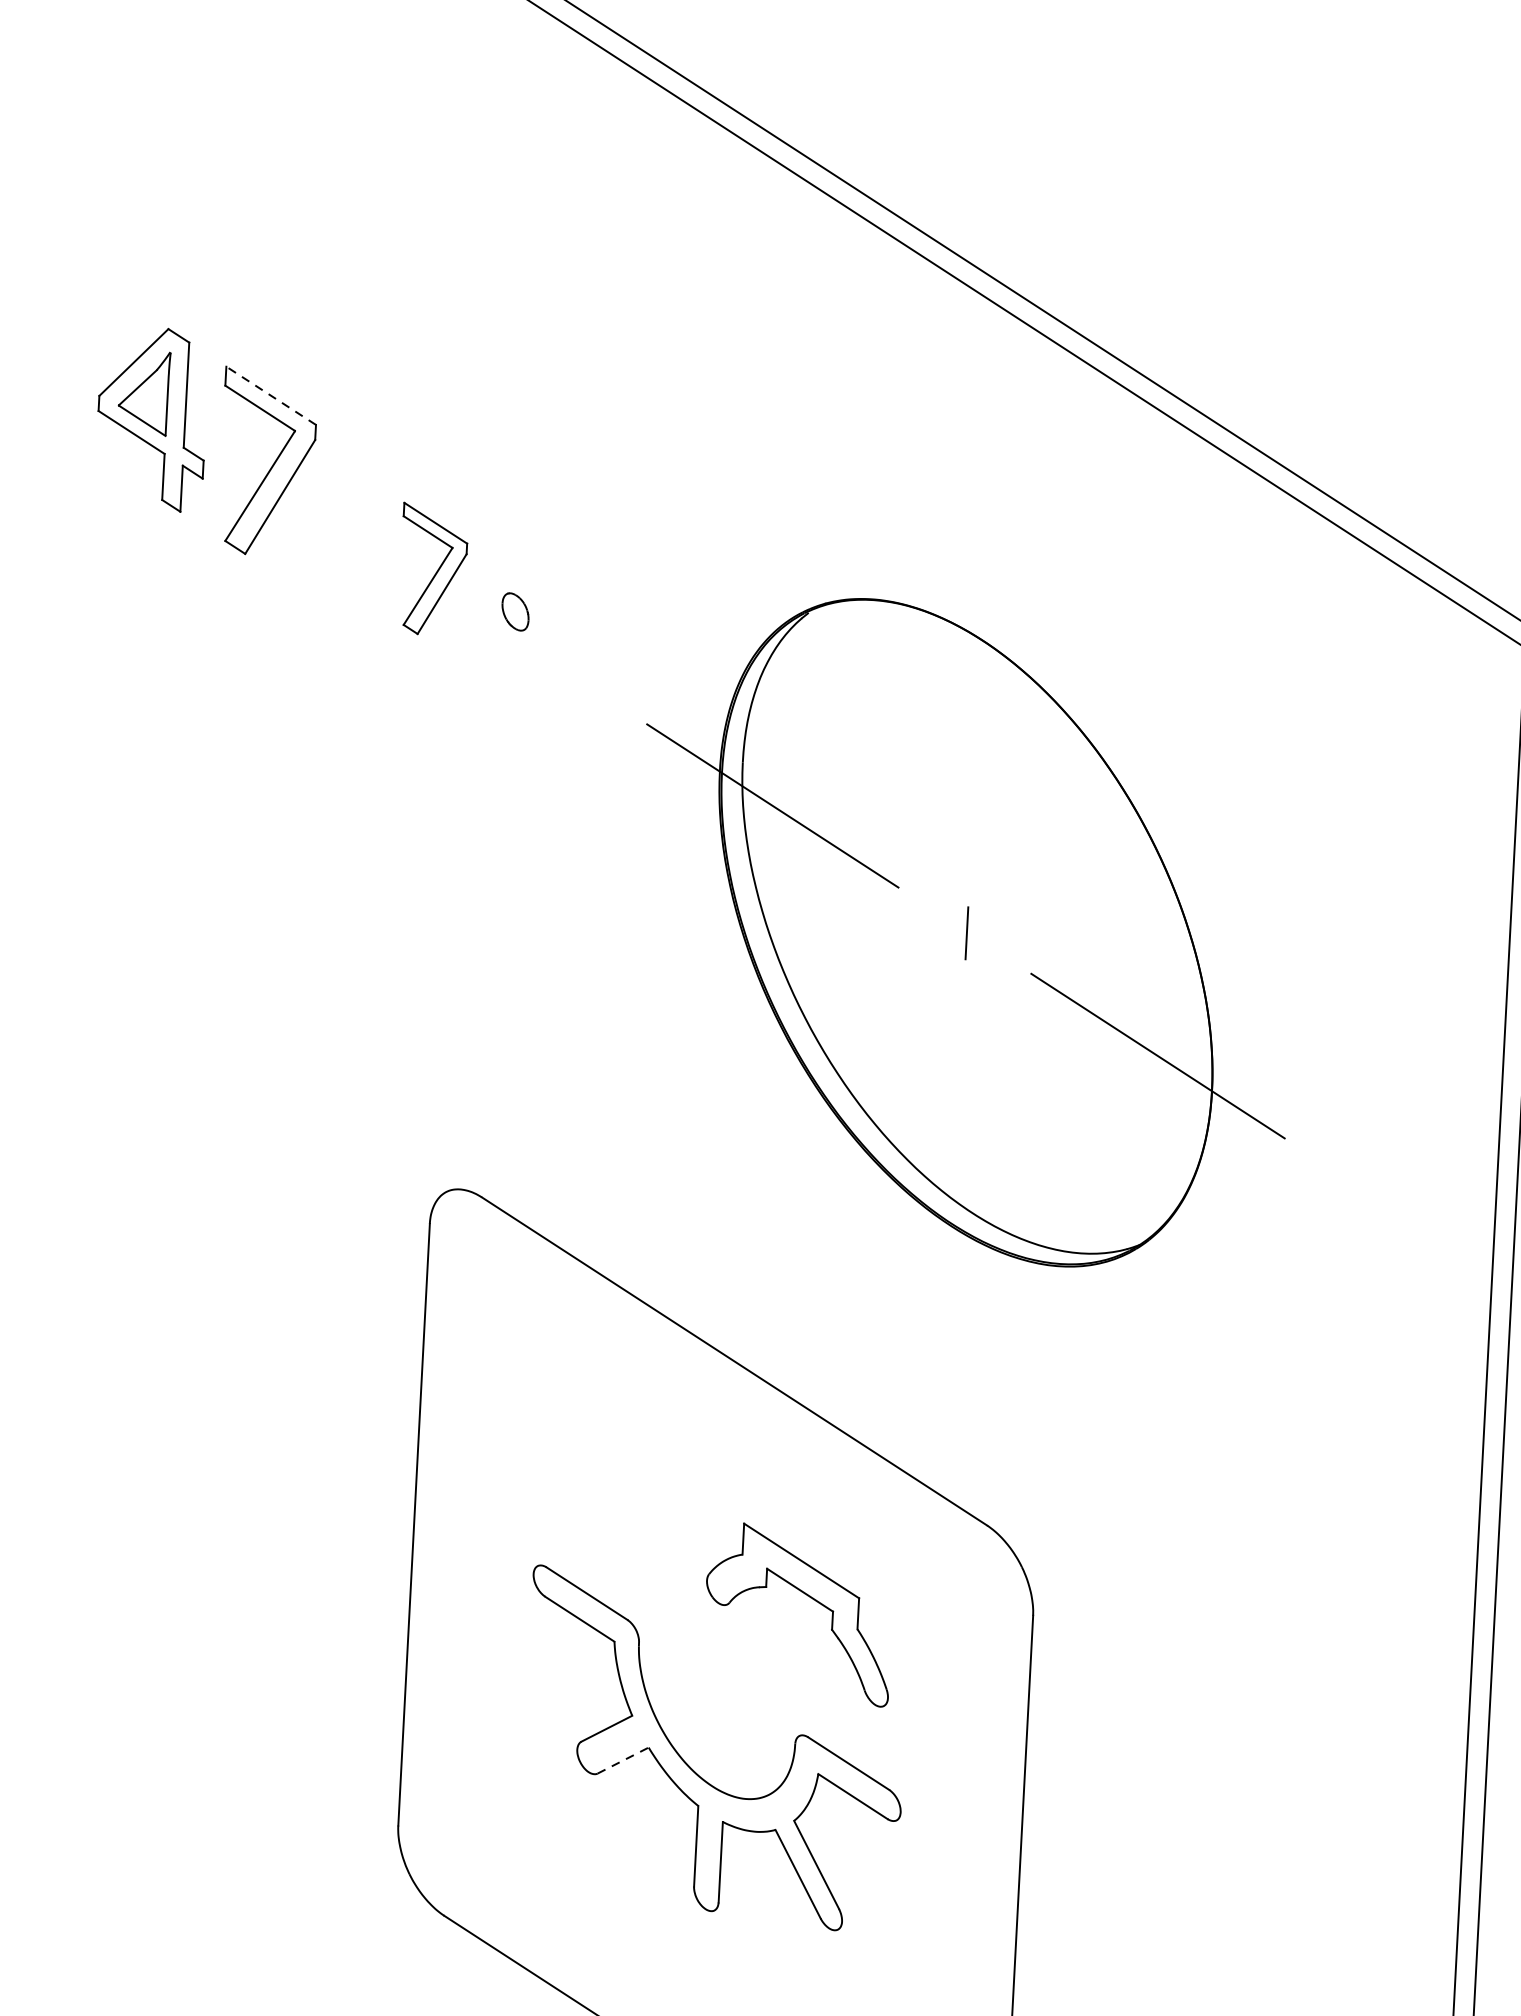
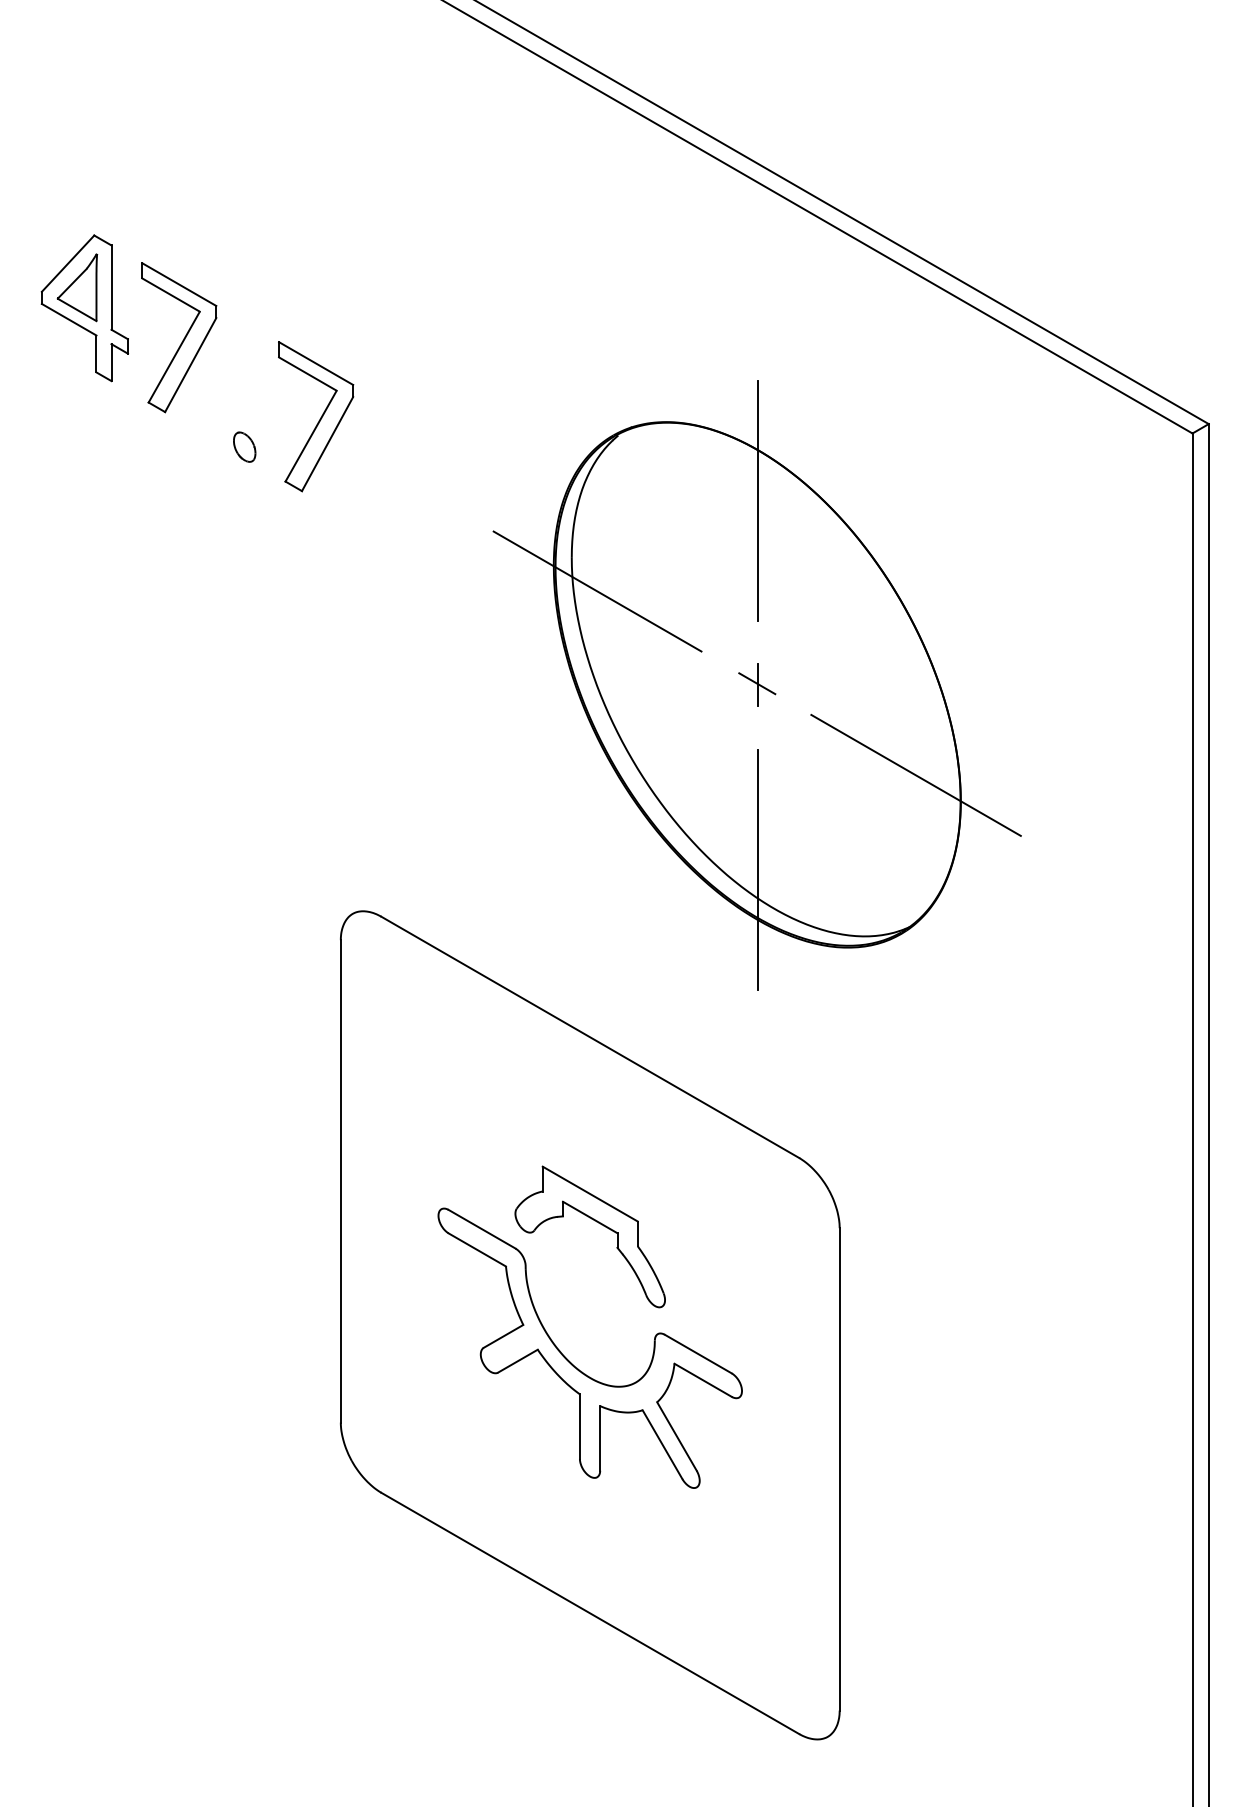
line: (271, 395) -> (179, 284), dashed -> solid
part: (433, 569) -> (316, 416), size x1.43
part: (515, 611) -> (244, 446), moved
line: (979, 702) -> (758, 500), added
line: (966, 931) -> (757, 683), added
line: (955, 1163) -> (758, 869), added
part: (807, 1596) -> (596, 1222), moved
line: (622, 1760) -> (517, 1361), dashed -> solid

